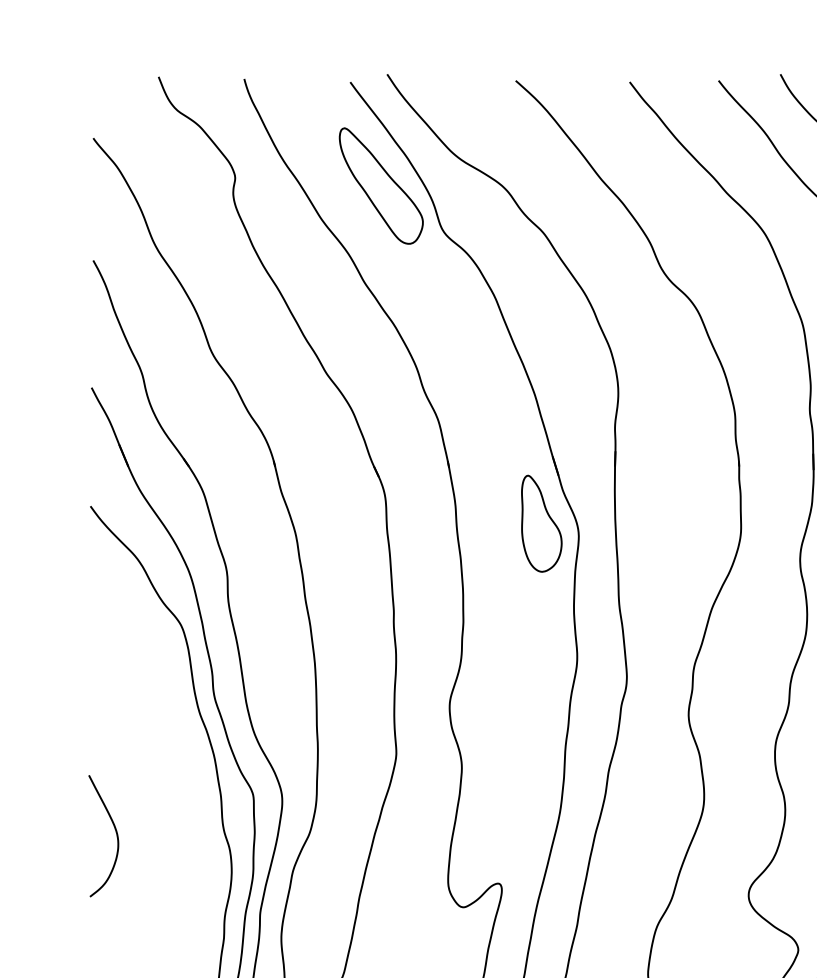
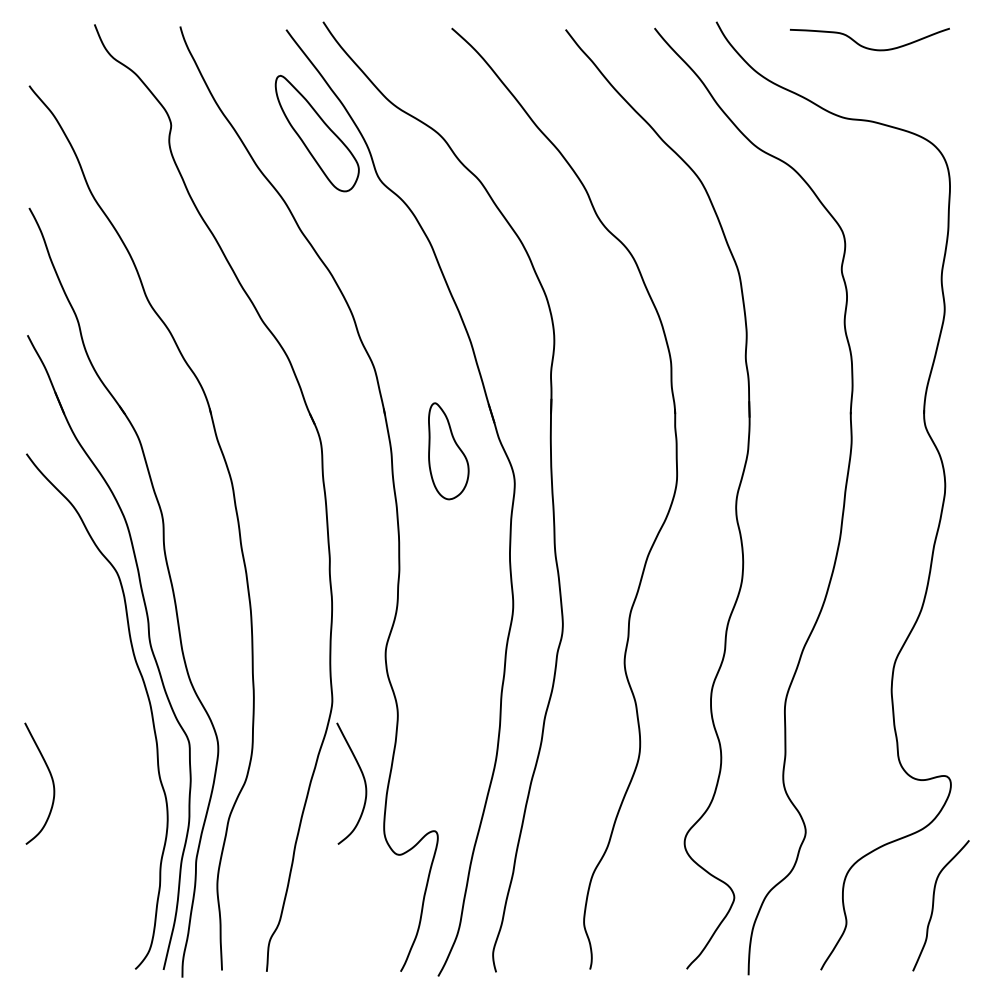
part: (541, 523) -> (448, 451), moved
curve: (427, 832) -> (363, 780), added

